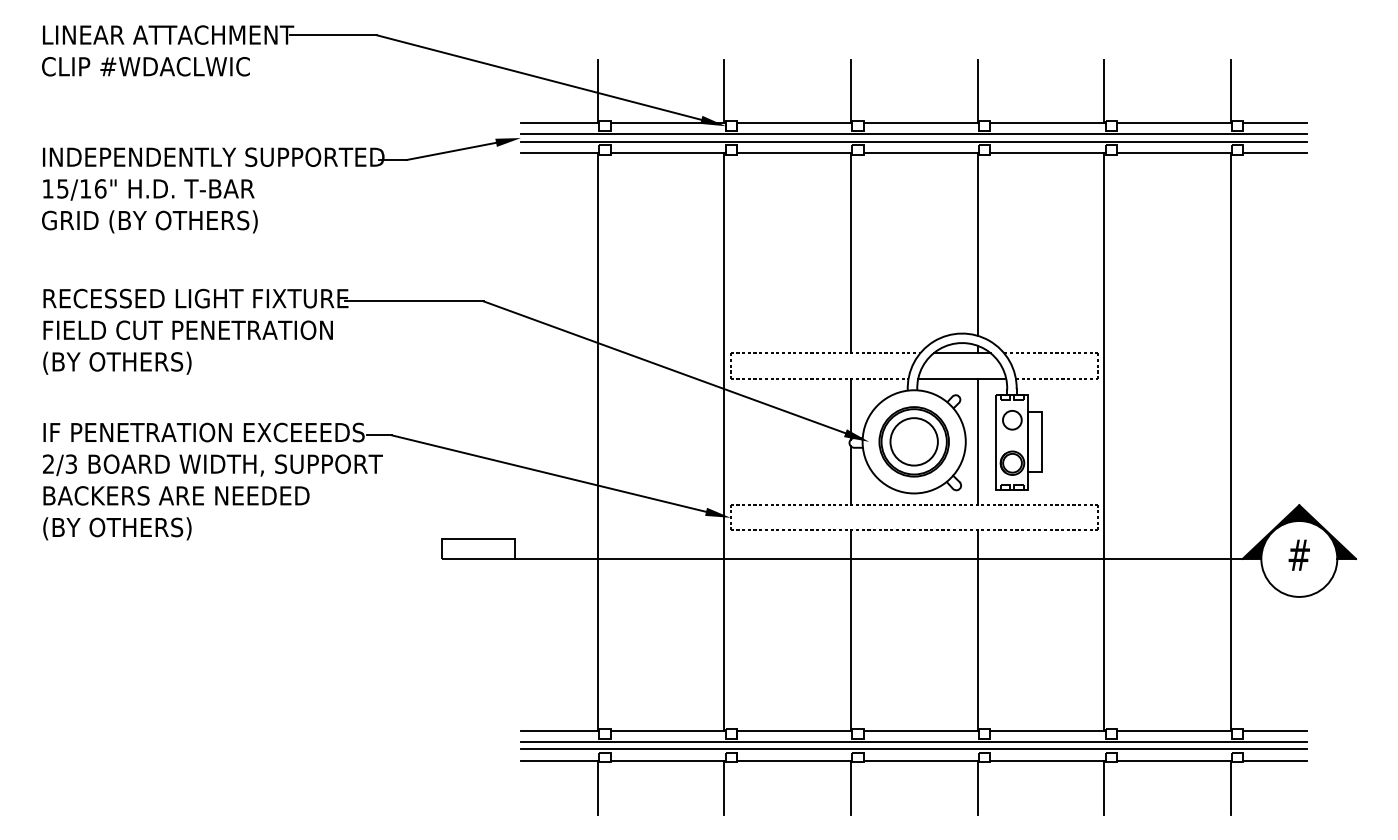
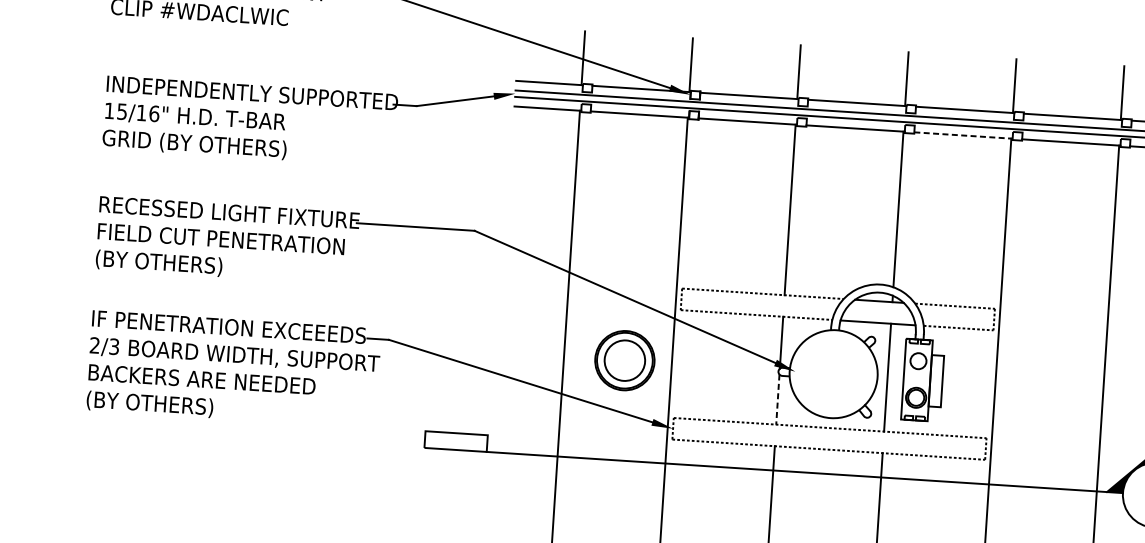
line: (1047, 153) -> (963, 135), solid -> dashed
part: (913, 441) -> (624, 360), moved
line: (850, 476) -> (777, 400), solid -> dashed

